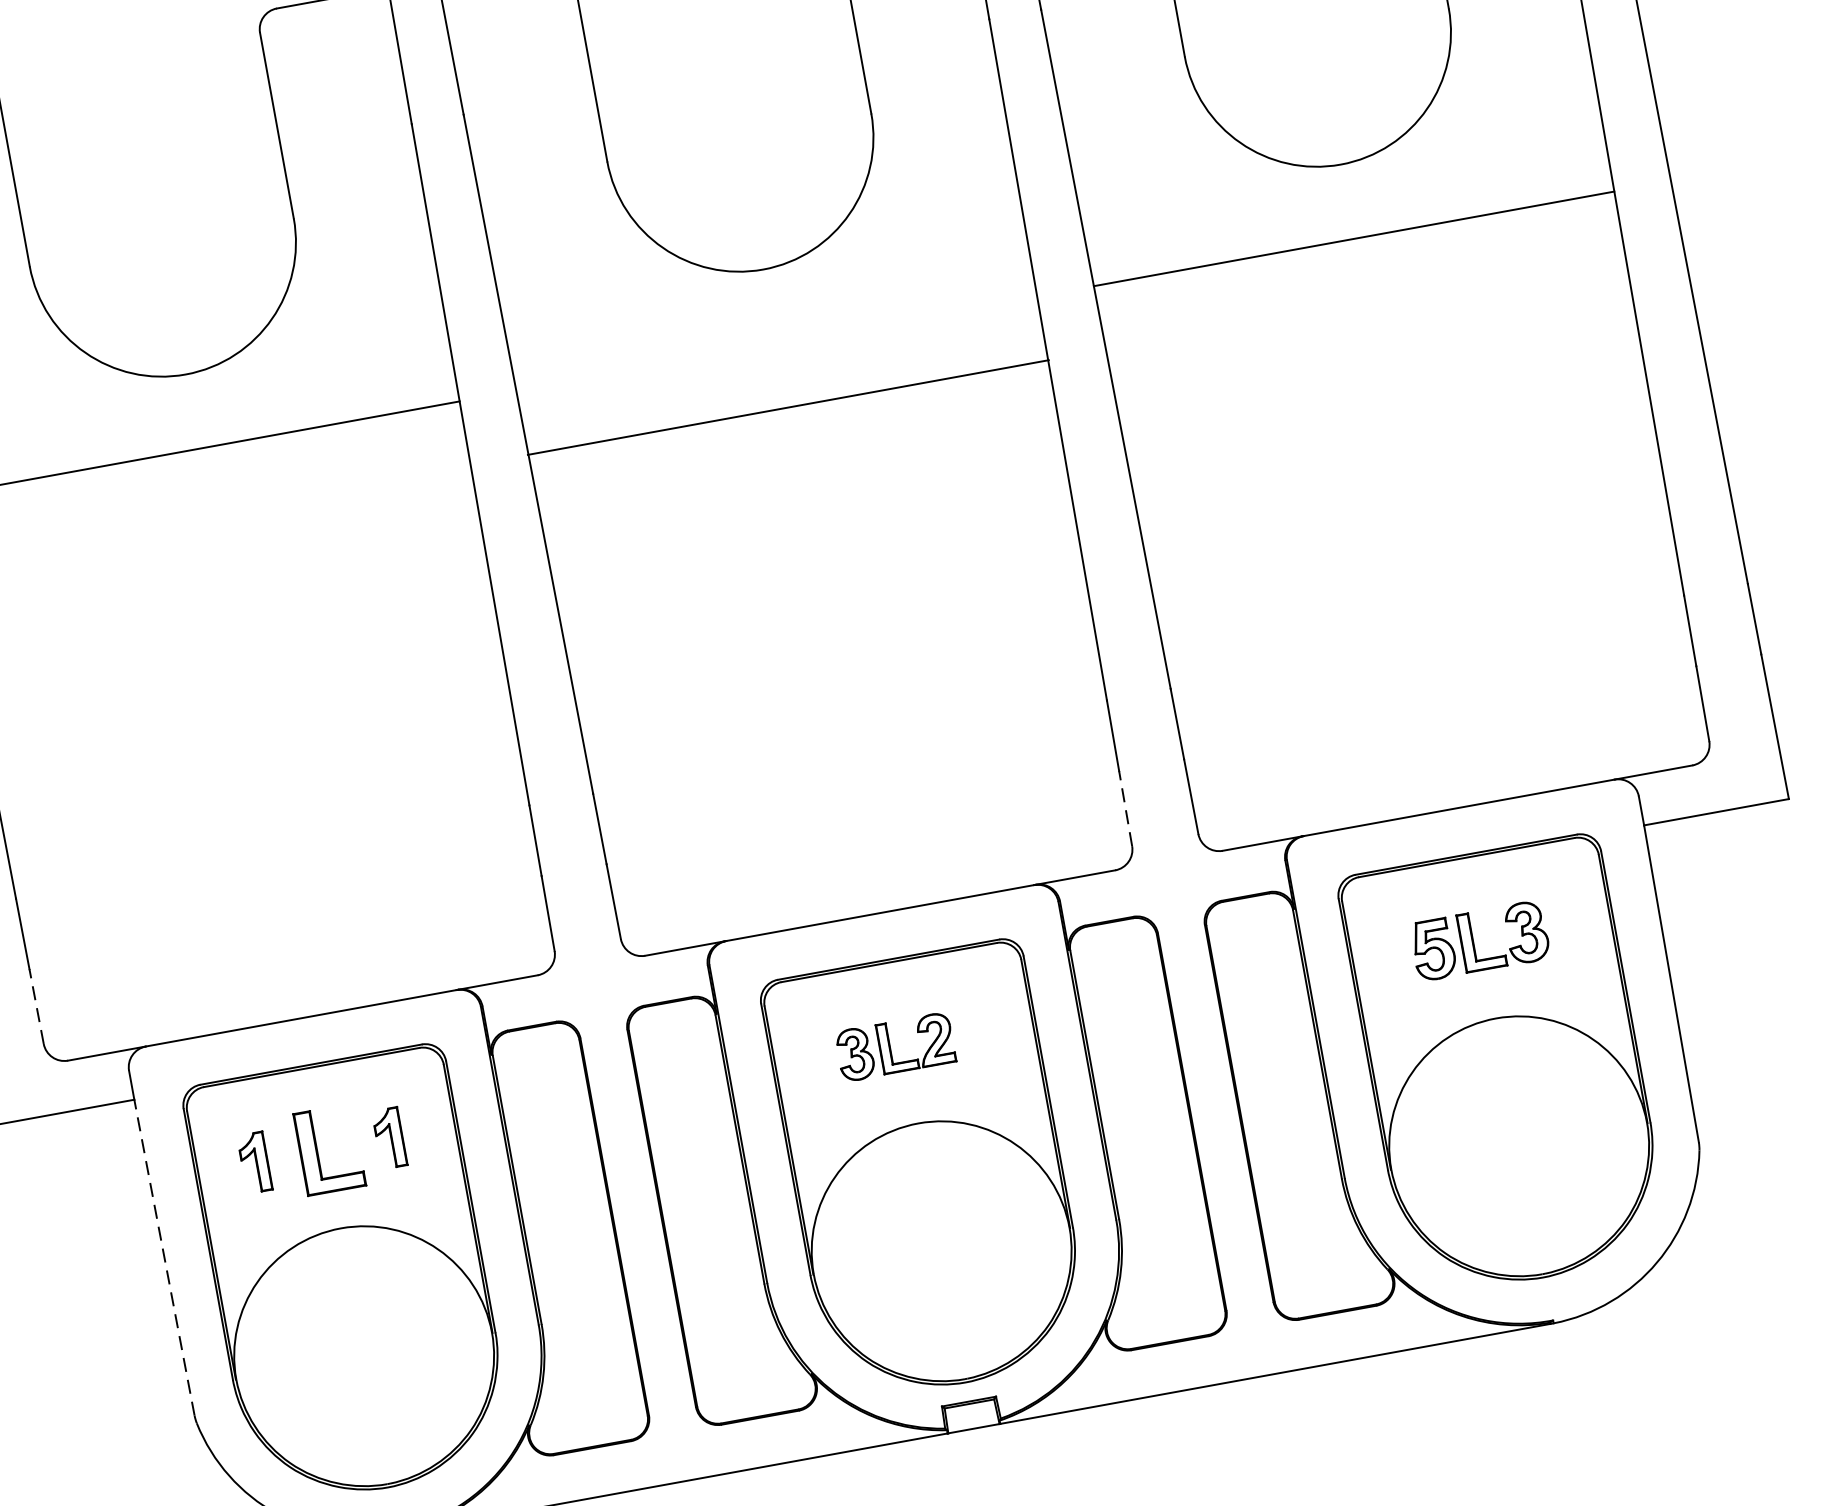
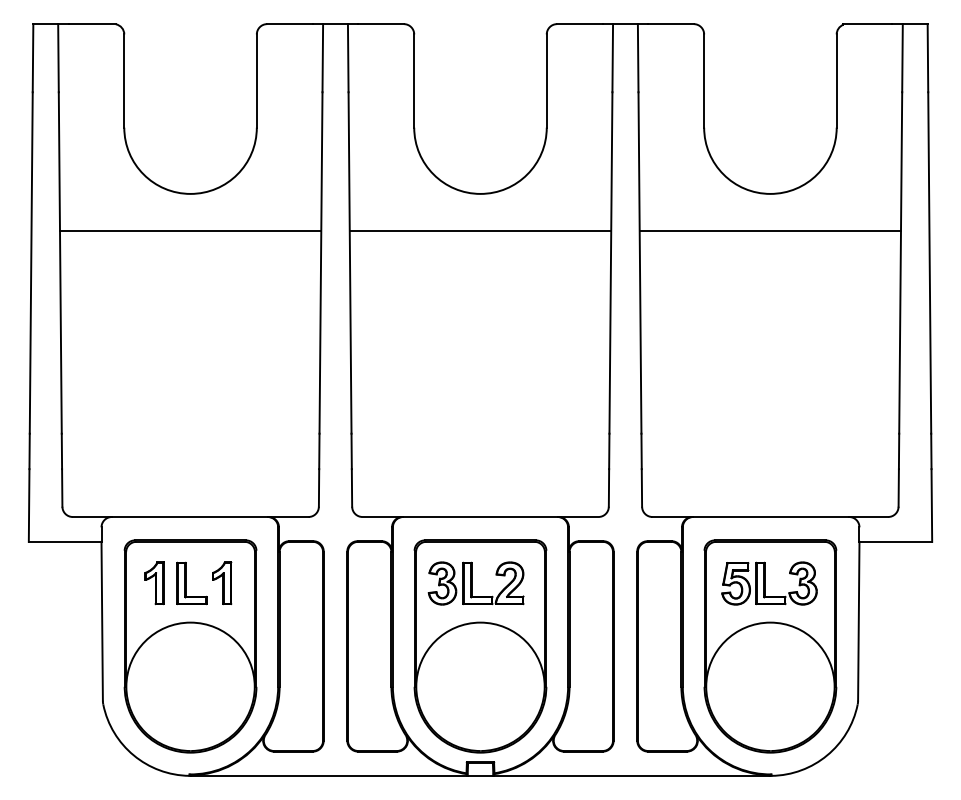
line: (788, 408) -> (480, 231), moved
line: (1124, 807) -> (608, 487), dashed -> solid
part: (1479, 940) -> (769, 583), size x1.43
line: (36, 1005) -> (62, 487), dashed -> solid
part: (894, 1047) -> (475, 583), size x1.67
part: (390, 1136) -> (222, 582), size x1.43
part: (254, 1161) -> (154, 582), size x1.43
line: (164, 1256) -> (102, 620), dashed -> solid

